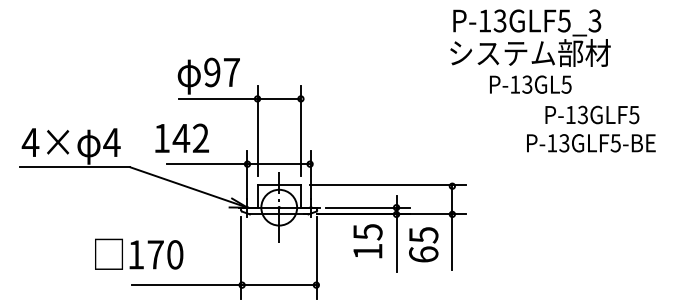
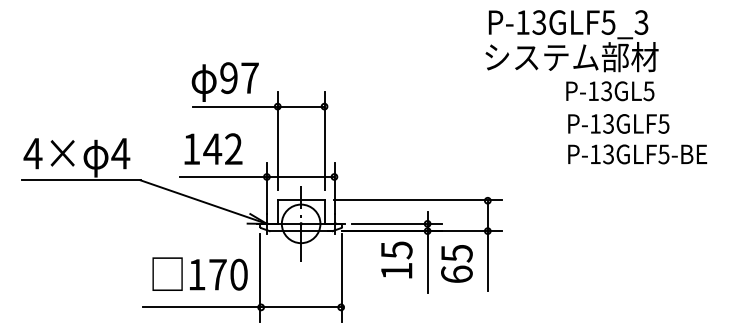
text: (530, 84) -> (610, 91), moved
text: (592, 114) -> (618, 123), moved
text: (182, 137) -> (213, 148), moved
text: (138, 253) -> (199, 273), moved

